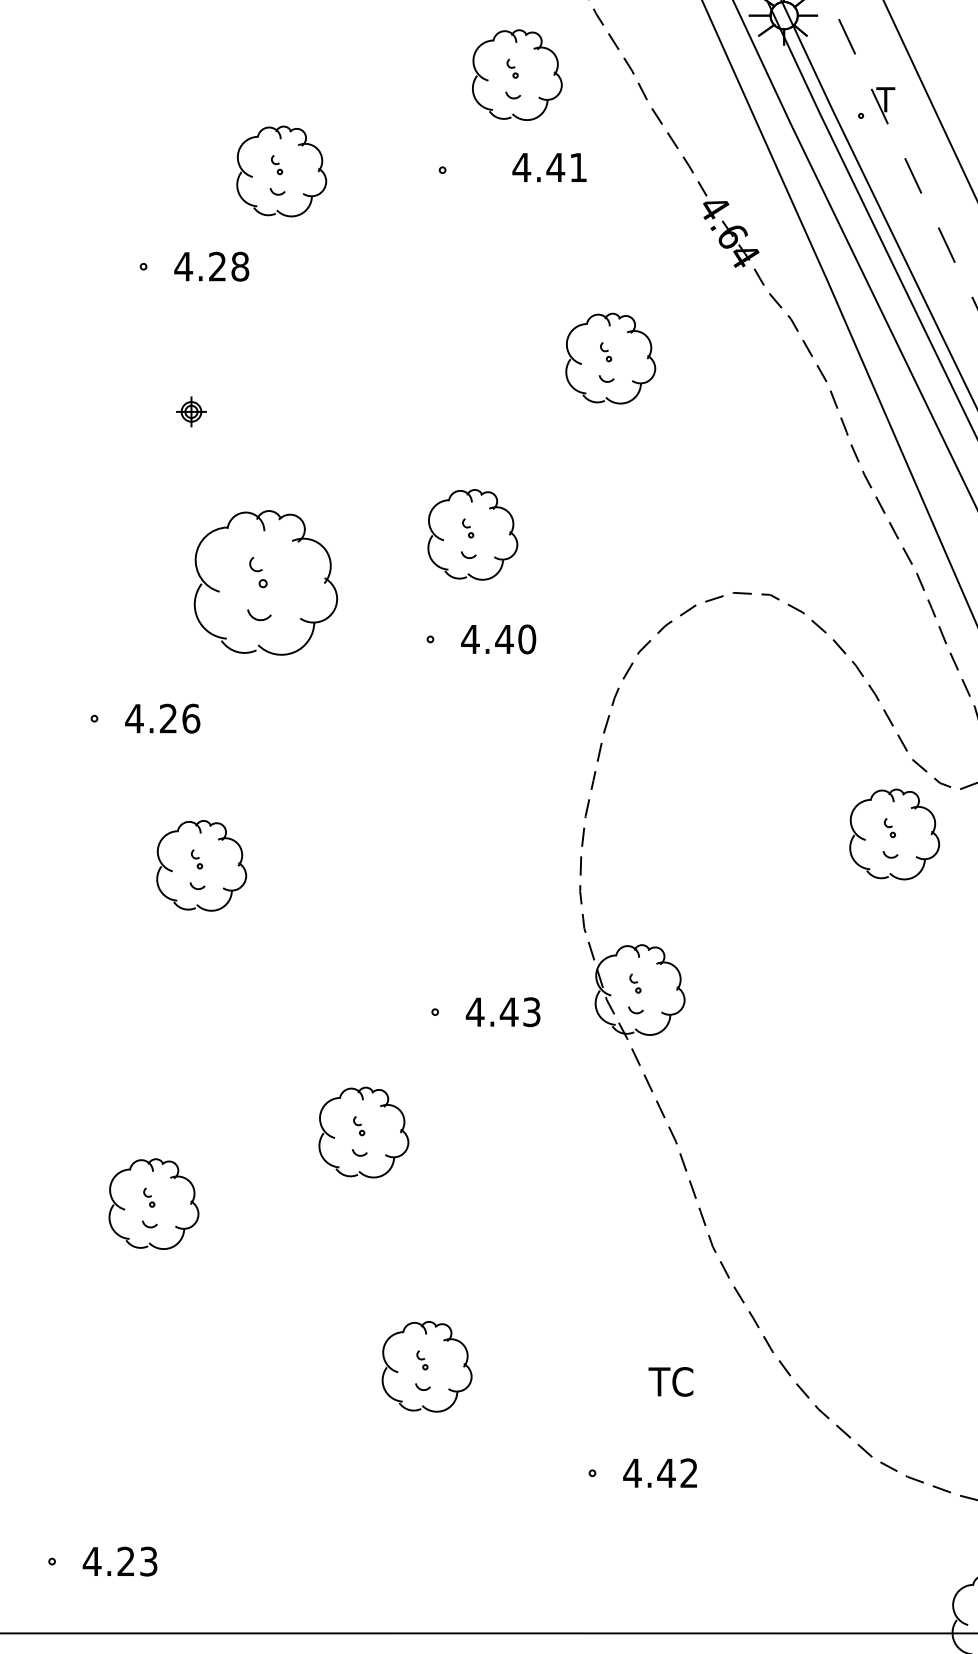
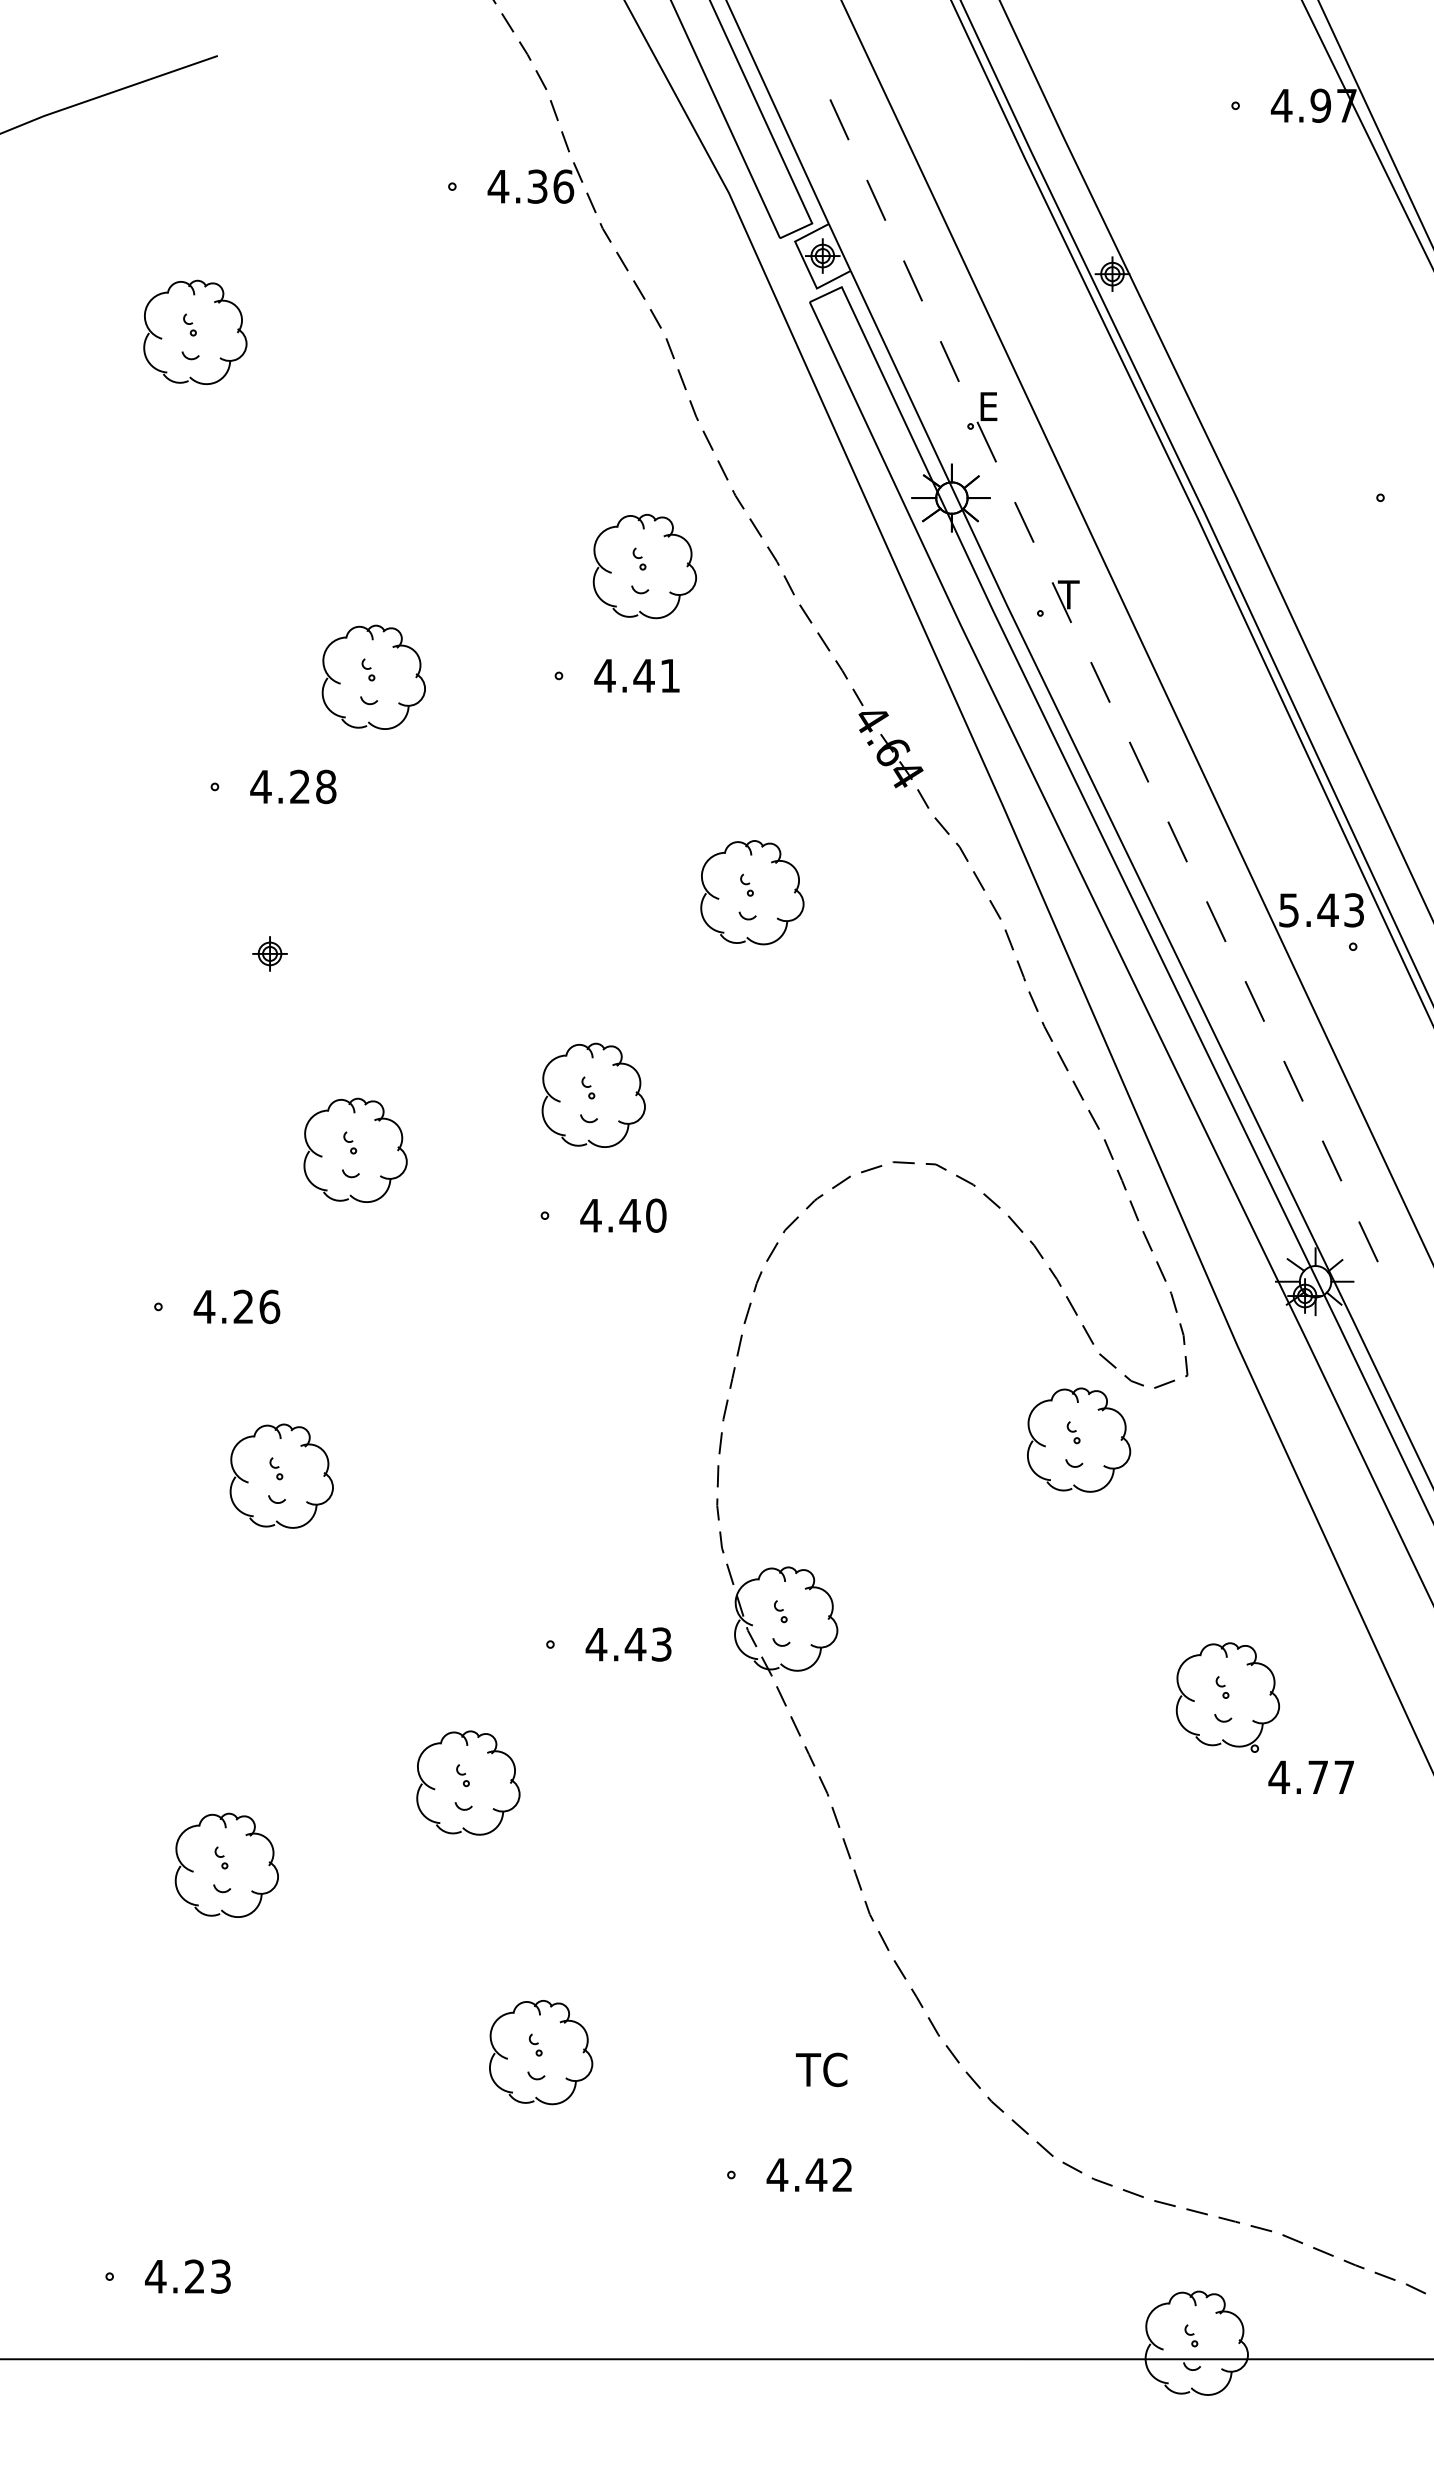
text: (549, 167) -> (636, 675), moved
part: (265, 581) -> (355, 1149), size x0.62

